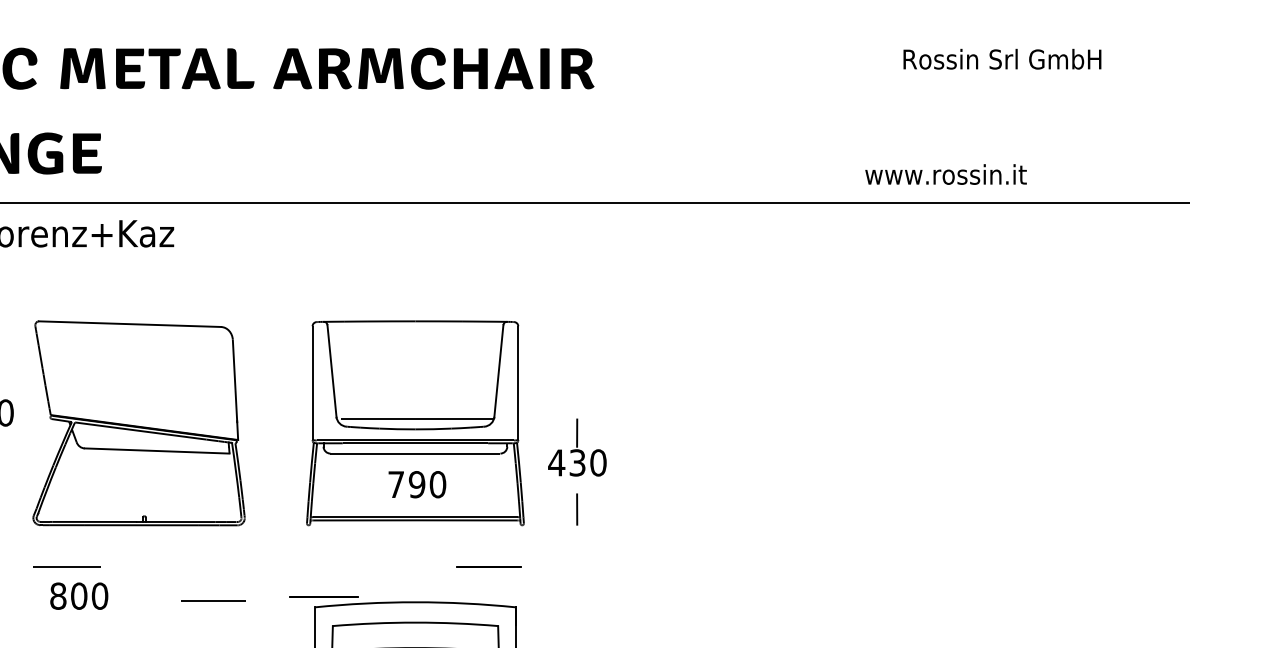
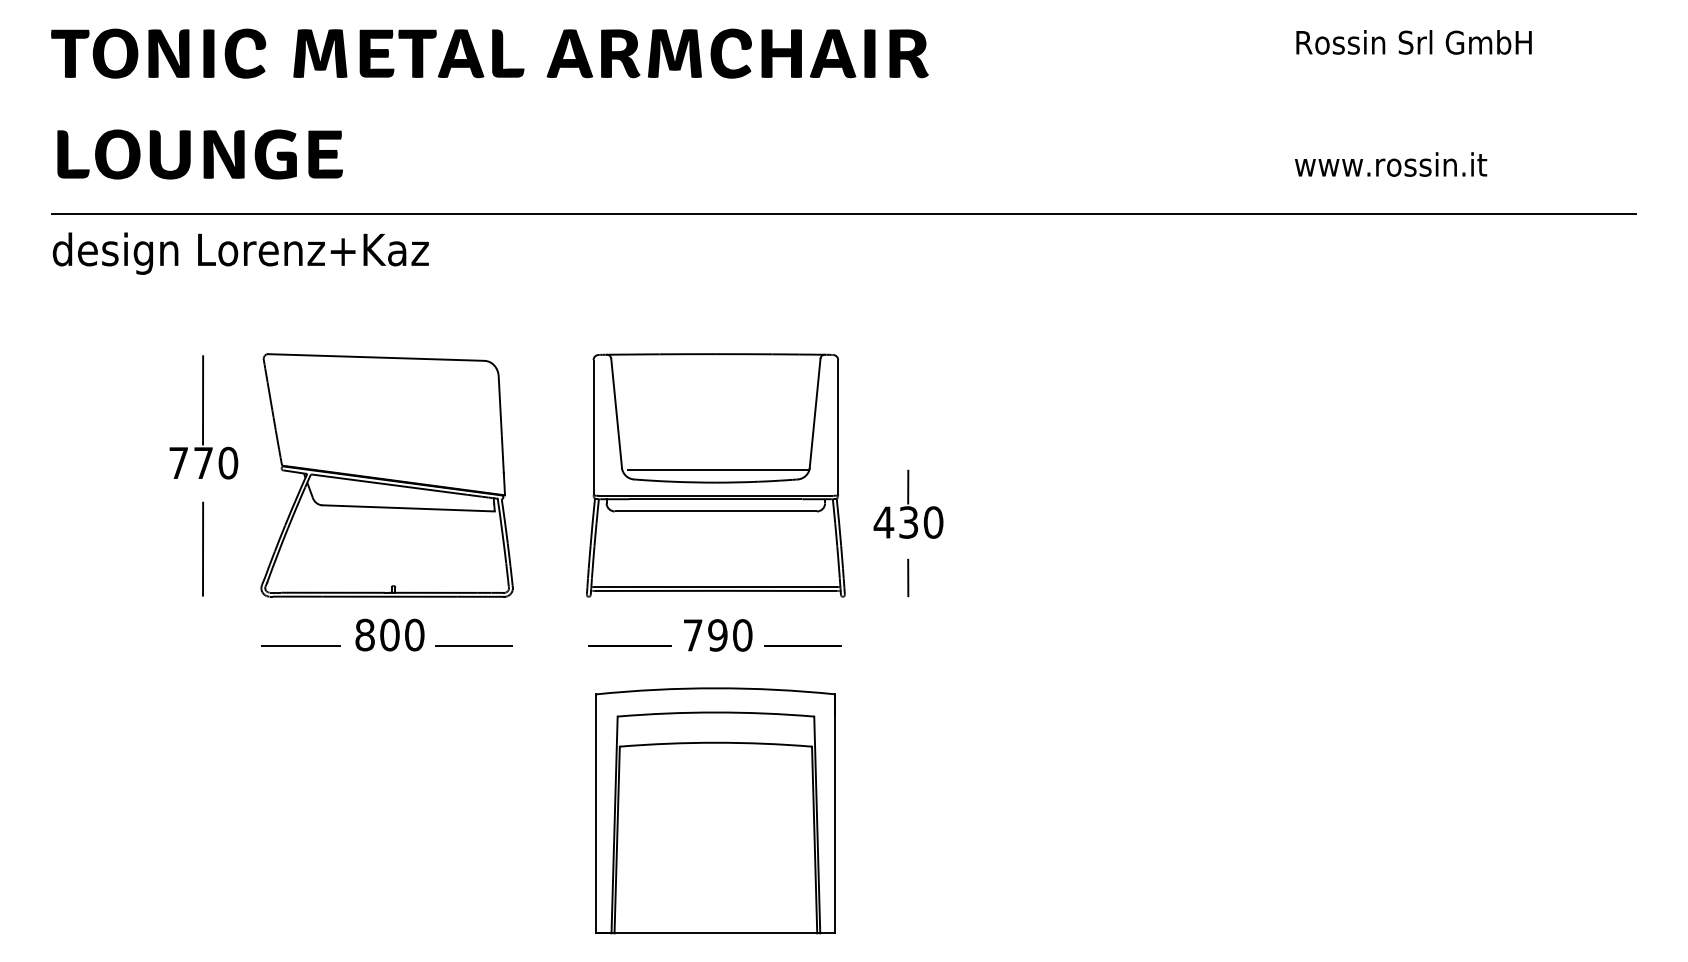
text: (946, 174) -> (1391, 164), moved
text: (417, 484) -> (718, 635), moved
text: (78, 595) -> (389, 634), moved
line: (323, 596) -> (629, 645), moved
line: (213, 599) -> (473, 645), moved

